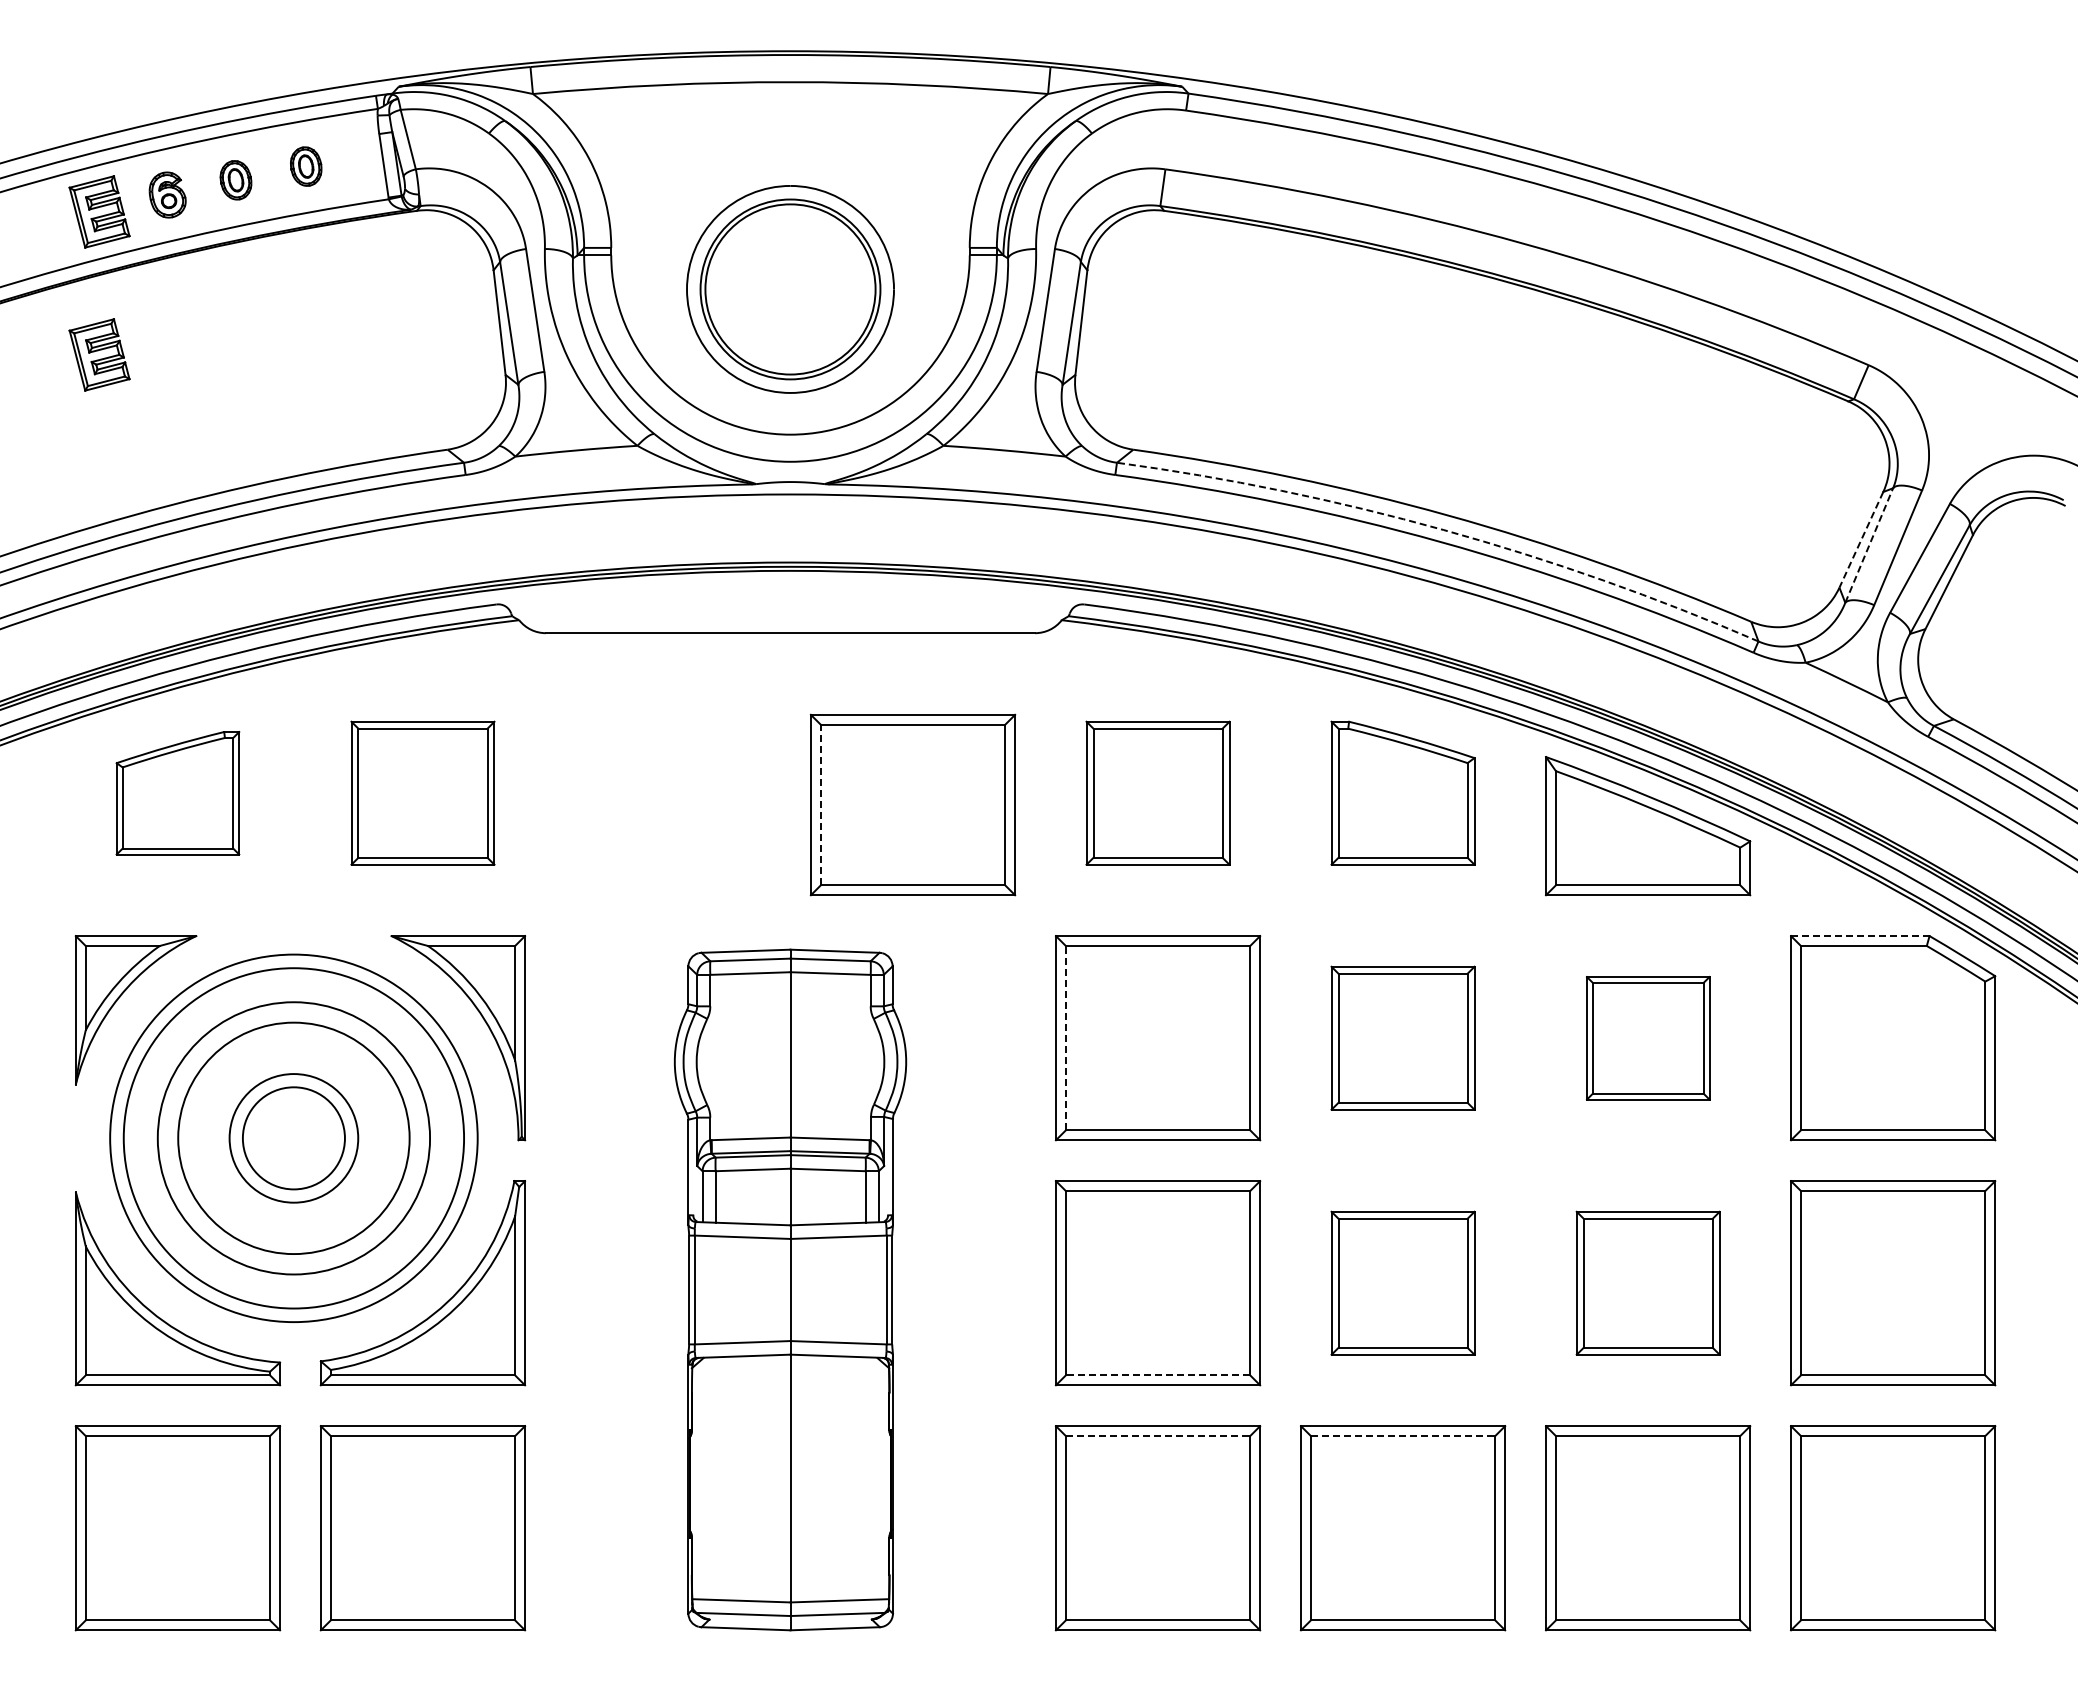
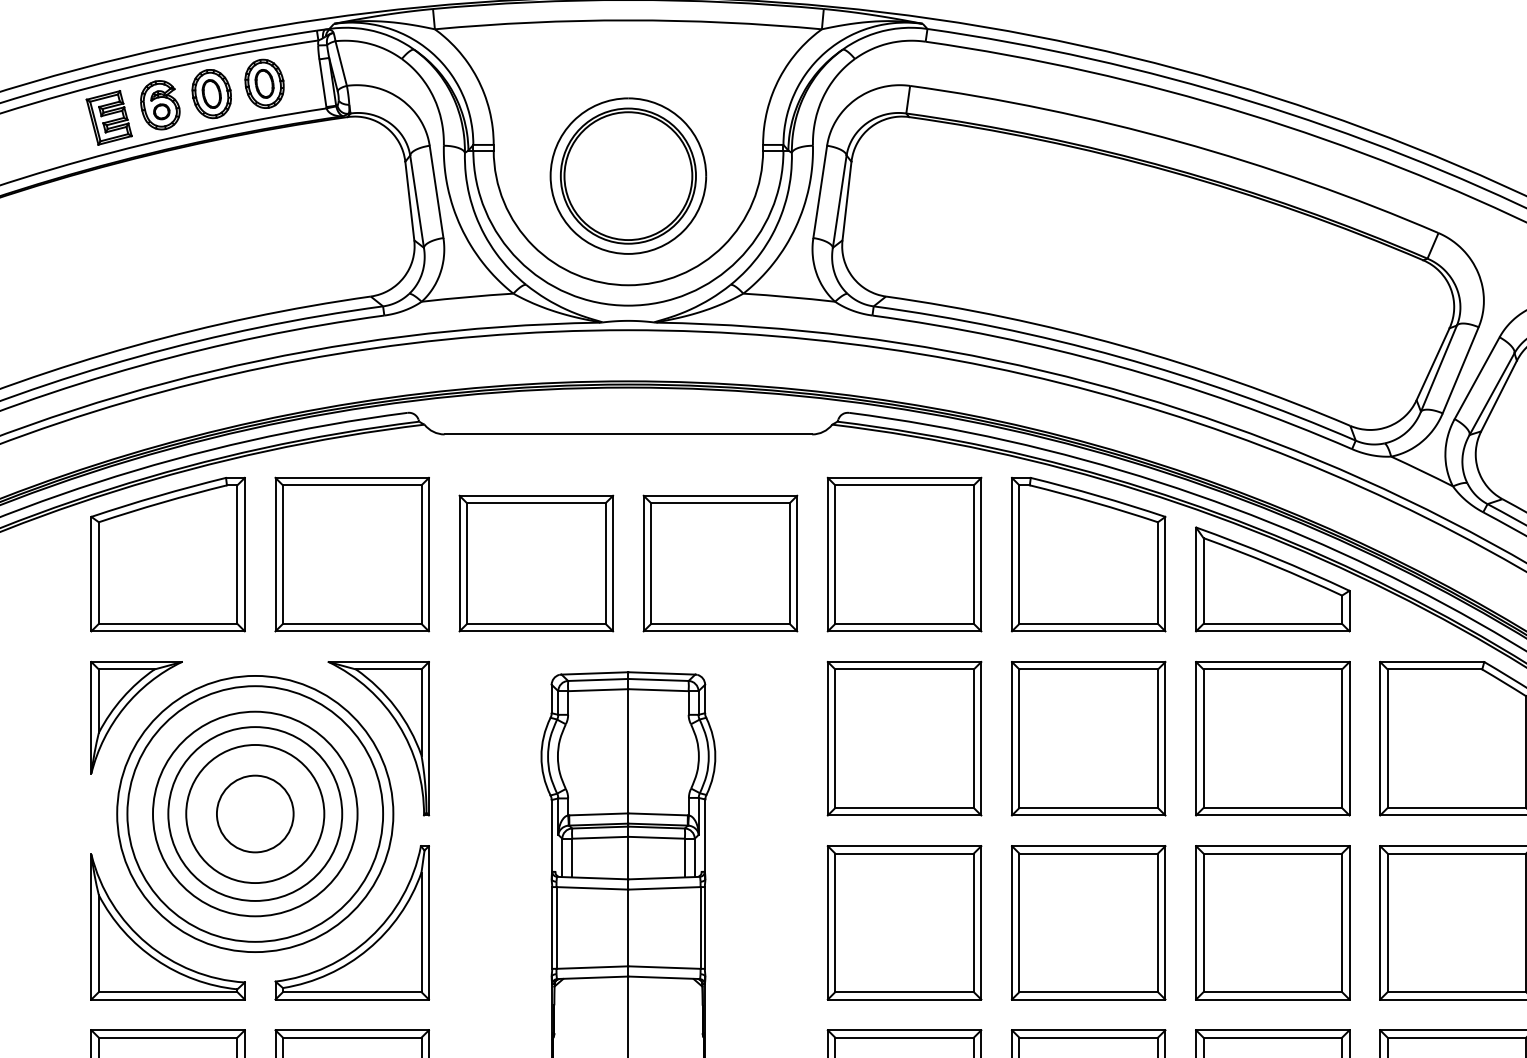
part: (305, 166) -> (263, 83), size x1.67
part: (235, 180) -> (211, 94), size x1.67
part: (167, 194) -> (160, 104), size x1.43
part: (99, 354) -> (109, 225), removed
arc: (1443, 530) -> (1119, 357), dashed -> solid
line: (1861, 539) -> (1433, 364), dashed -> solid
line: (1869, 545) -> (1439, 368), dashed -> solid
part: (177, 793) -> (167, 554), size x1.67
part: (422, 793) -> (351, 554), size x1.43
part: (1157, 793) -> (904, 554), size x1.43
part: (1402, 793) -> (1088, 554), size x1.43
part: (667, 804) -> (535, 563), added
line: (820, 804) -> (650, 563), dashed -> solid
line: (1860, 936) -> (1432, 662), dashed -> solid
line: (1065, 1037) -> (835, 738), dashed -> solid
part: (1402, 1038) -> (1088, 738), size x1.43
part: (1648, 1038) -> (1273, 738), size x1.67
circle: (293, 1138) -> (254, 814), size x1.43
part: (1402, 1283) -> (1088, 923), size x1.43
part: (1648, 1283) -> (1273, 923), size x1.43
line: (1157, 1375) -> (904, 992), dashed -> solid
line: (1158, 1436) -> (904, 1038), dashed -> solid
line: (1403, 1436) -> (1089, 1038), dashed -> solid

